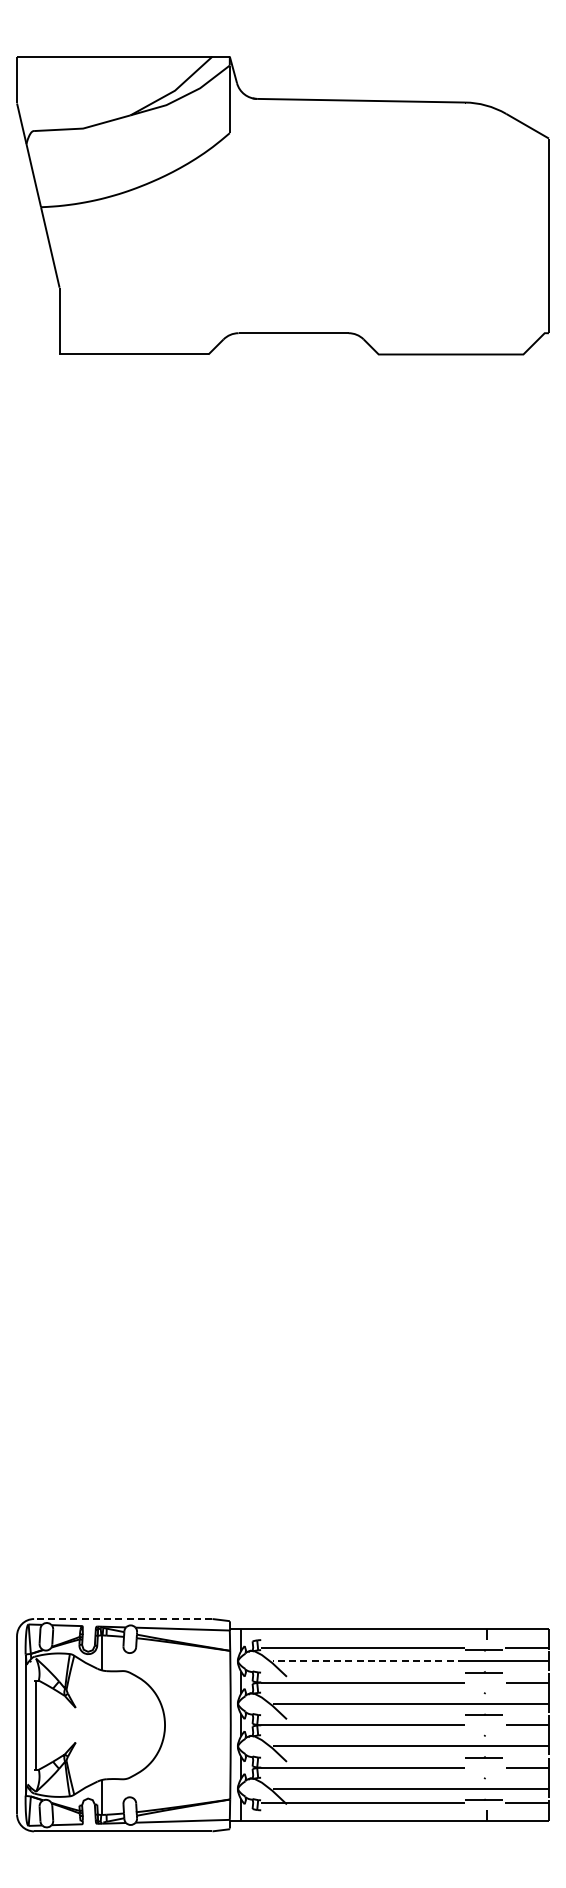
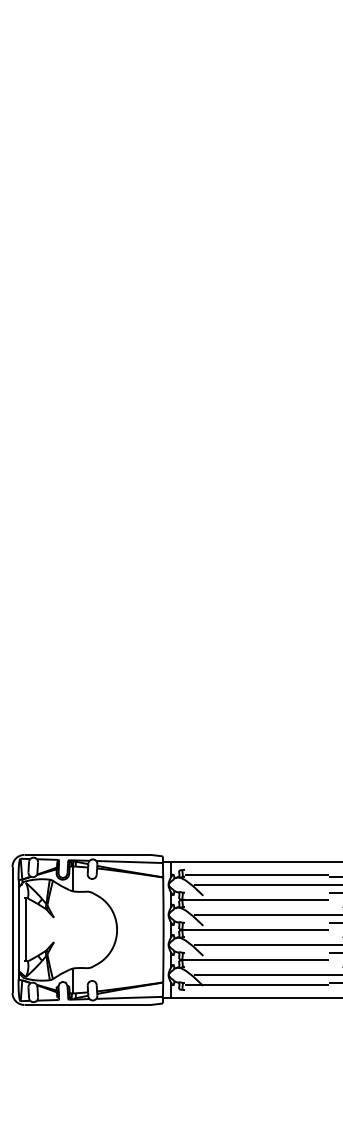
line: (122, 1619) -> (87, 855), dashed -> solid
line: (369, 1661) -> (261, 884), dashed -> solid

